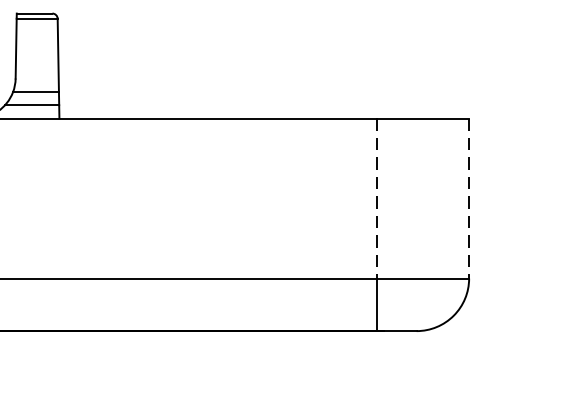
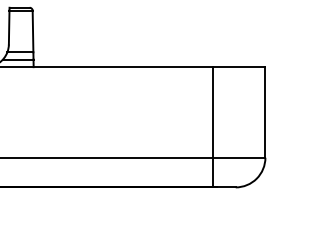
line: (377, 198) -> (213, 112), dashed -> solid
line: (469, 198) -> (265, 112), dashed -> solid

